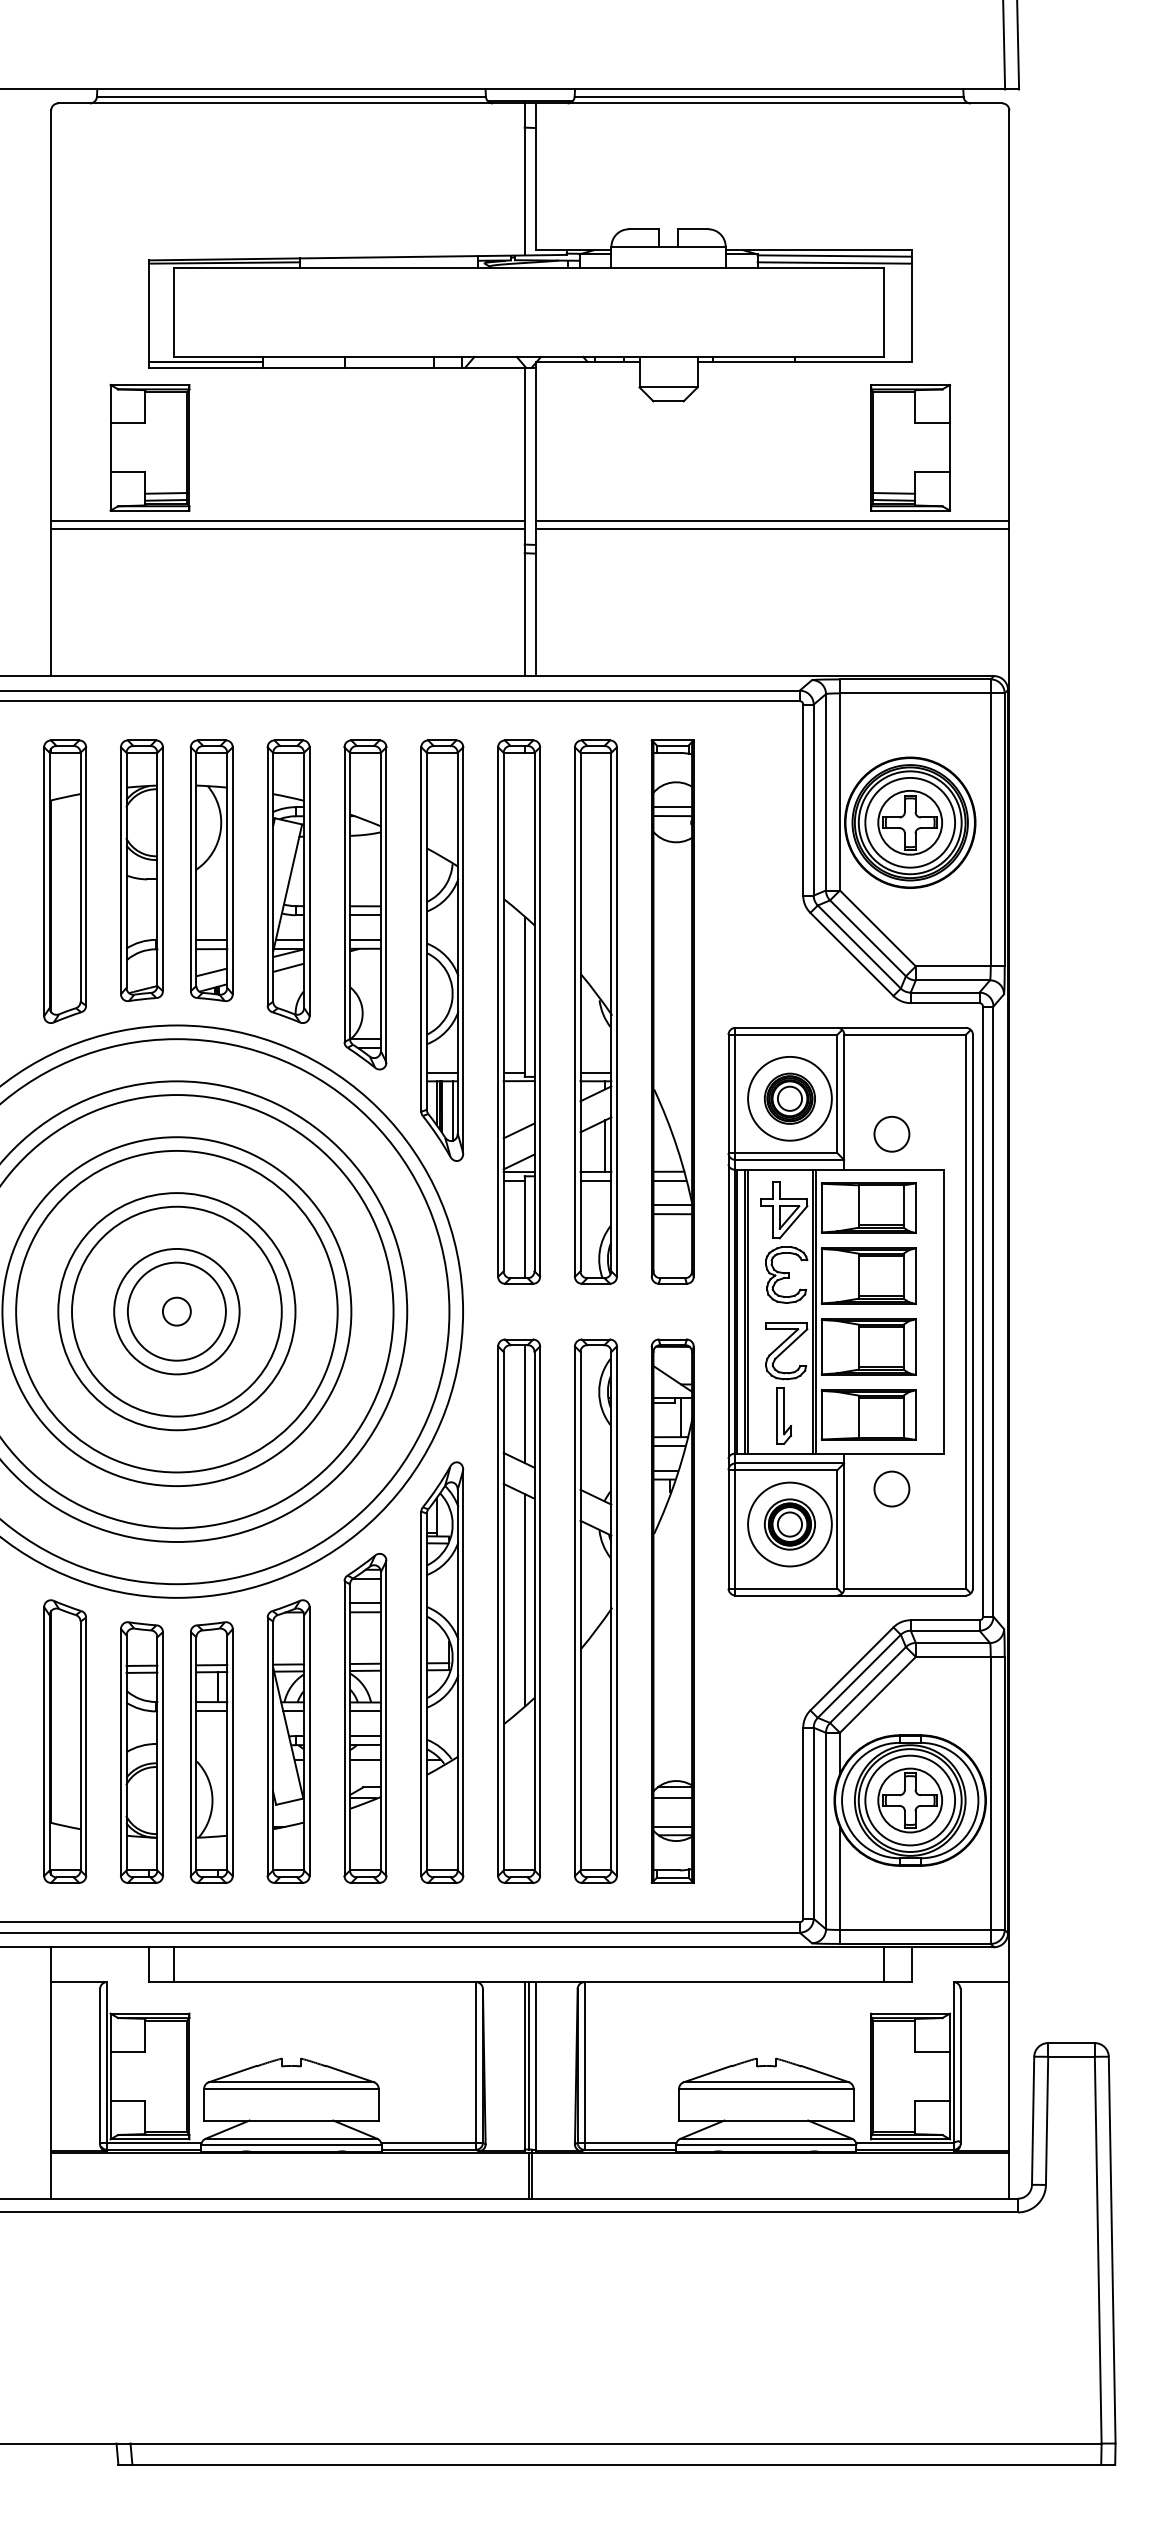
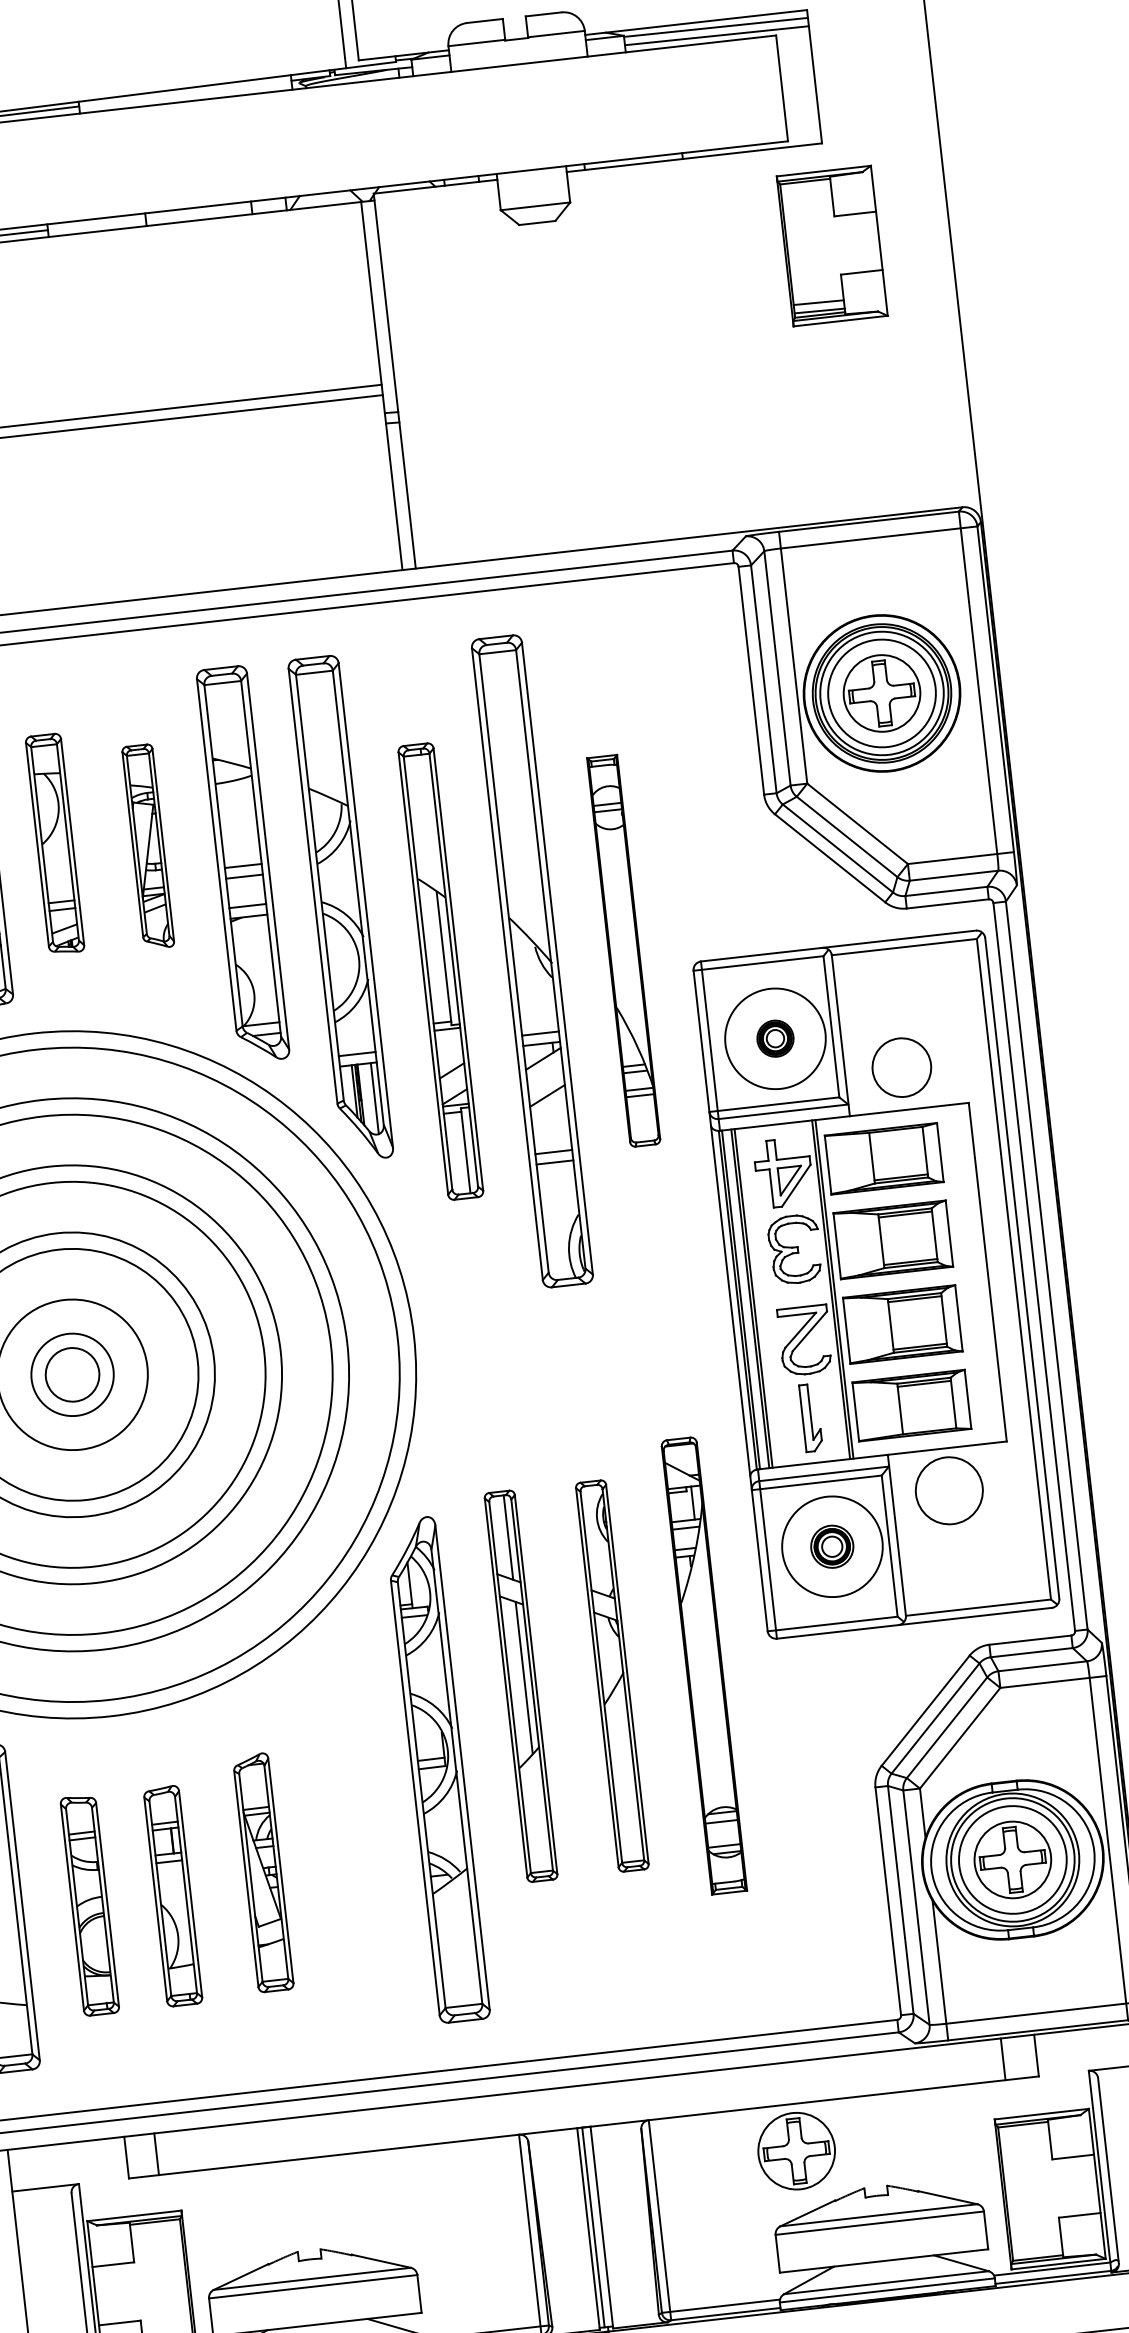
line: (772, 520) -> (677, 351), removed
line: (772, 529) -> (678, 361), removed
part: (211, 870) -> (54, 843), size x0.7
part: (288, 881) -> (148, 846), size x0.6
part: (519, 1011) -> (441, 970), size x0.7
part: (672, 1011) -> (623, 950), size x0.6
part: (789, 1098) -> (774, 1038), size x0.6
circle: (891, 1133) -> (901, 1066), size x1.4
line: (605, 1145) -> (561, 1119), removed
circle: (176, 1311) -> (72, 1374), size x0.7
circle: (176, 1311) -> (72, 1374), size x1.6
circle: (891, 1488) -> (948, 1490), size x1.6
part: (789, 1524) -> (831, 1546), size x0.7
part: (519, 1610) -> (521, 1685), size x0.6
part: (595, 1610) -> (611, 1675), size x0.6
part: (672, 1610) -> (703, 1665), size x0.7
part: (365, 1718) -> (352, 1834), removed
part: (288, 1741) -> (263, 1872), size x0.7
part: (141, 1752) -> (89, 1905), size x0.7
part: (211, 1752) -> (172, 1896), size x0.7
part: (703, 2021) -> (795, 2151), added

